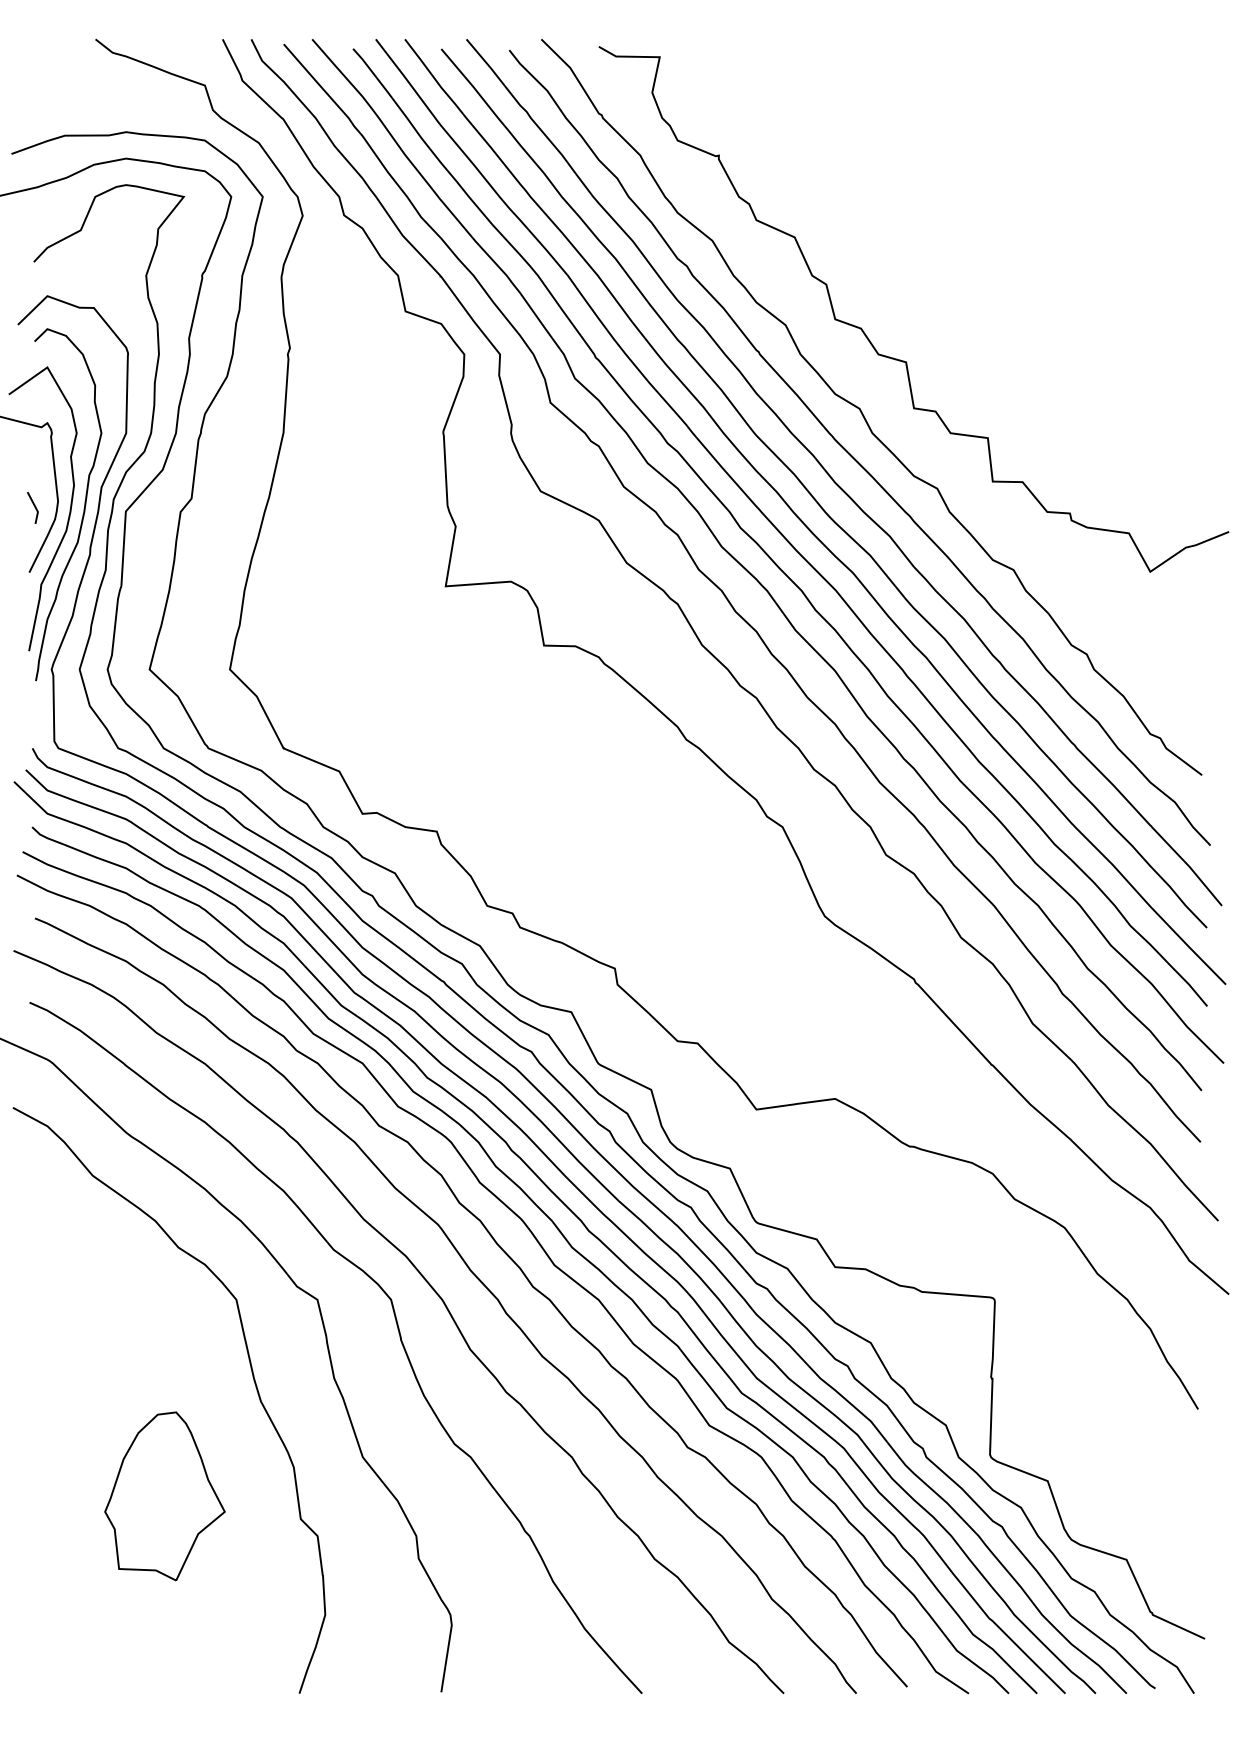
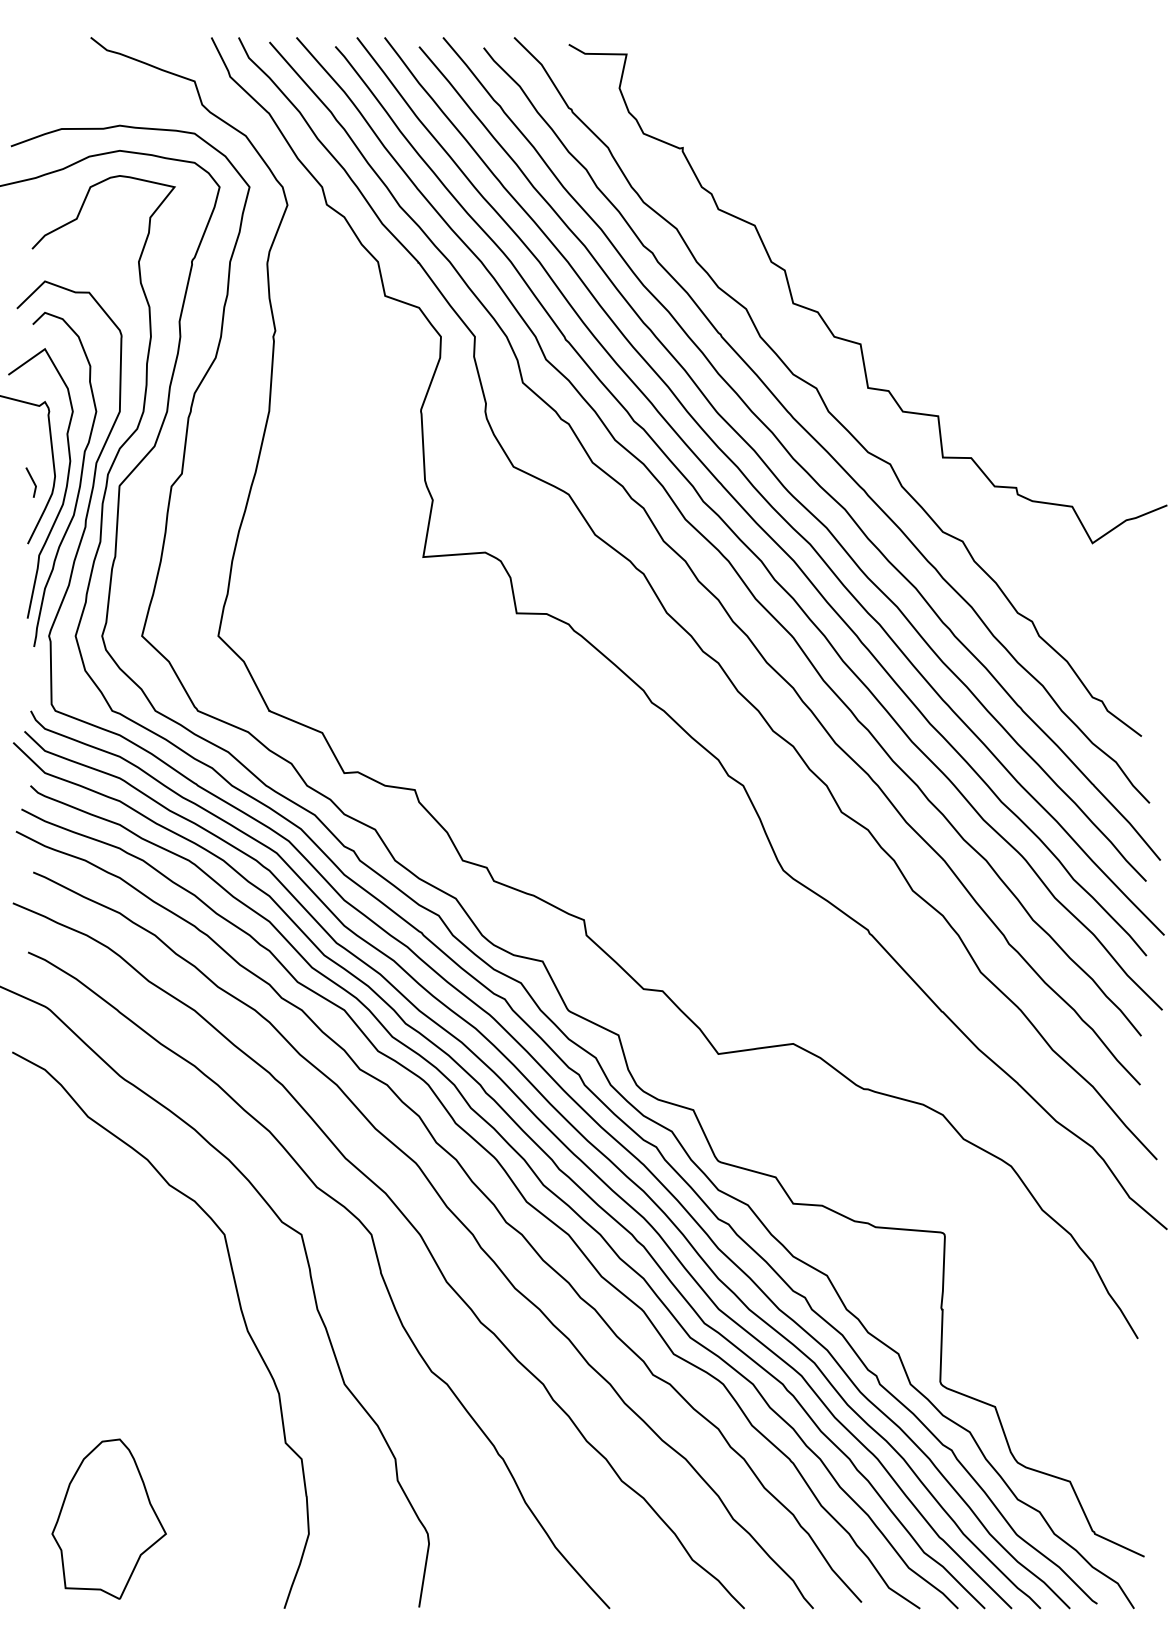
part: (164, 1496) -> (108, 1519), moved

